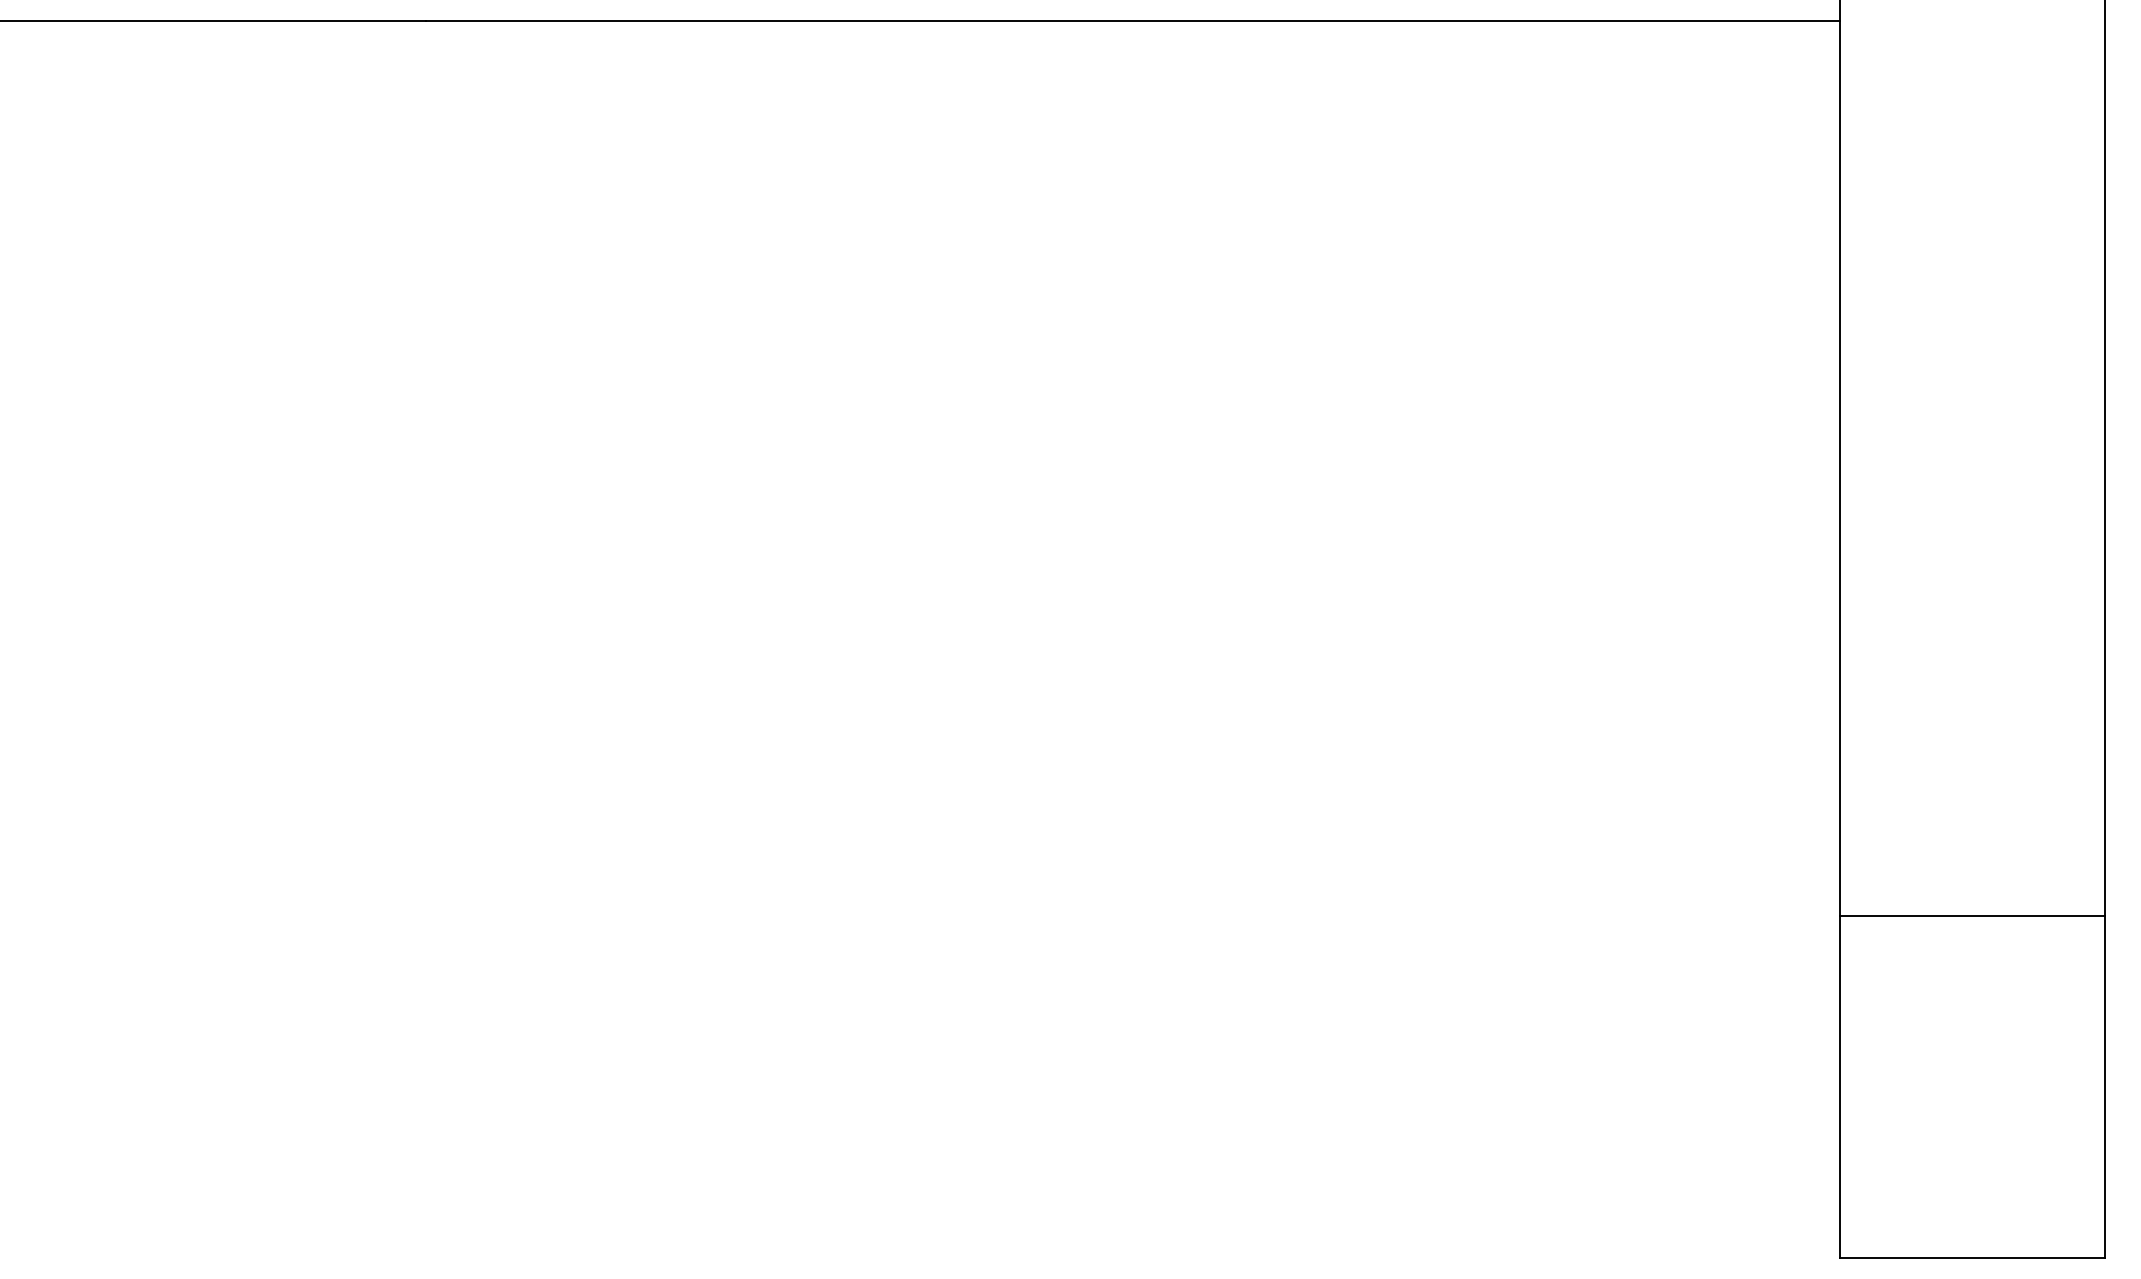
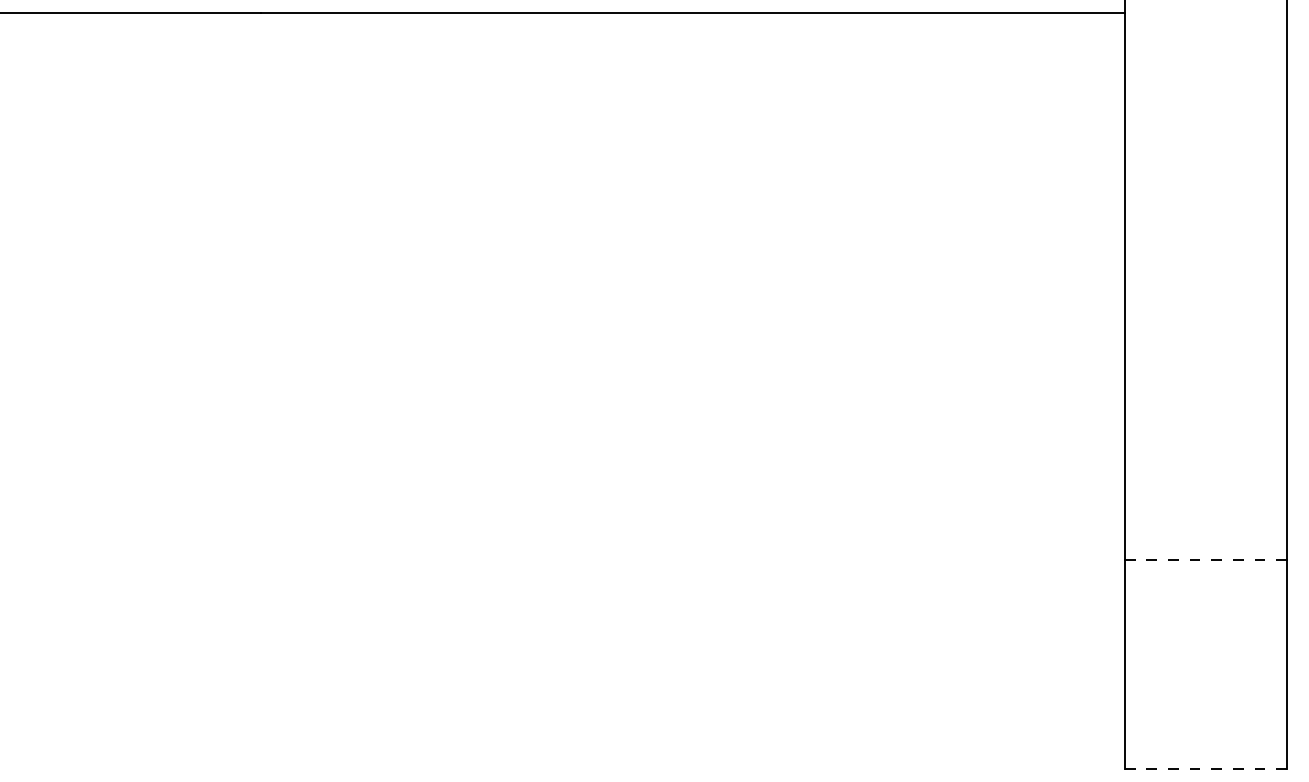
line: (1971, 916) -> (1205, 560), solid -> dashed
line: (1973, 1258) -> (1206, 769), solid -> dashed

